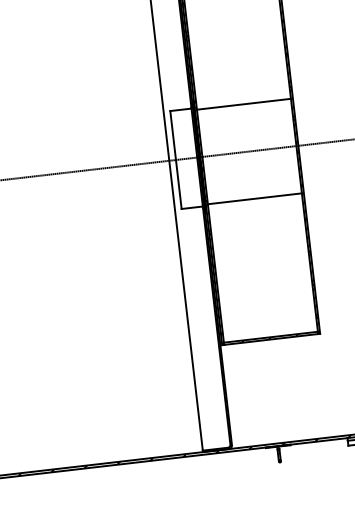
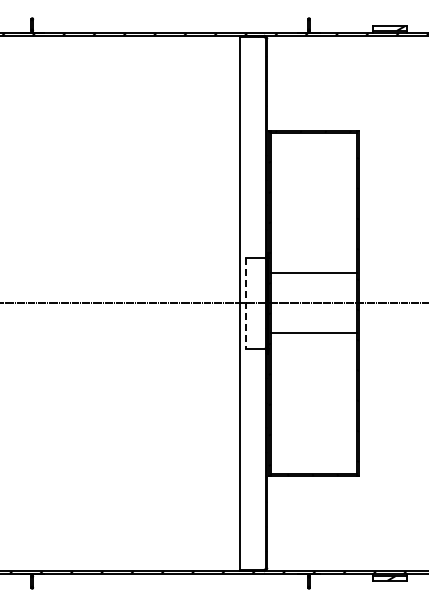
line: (243, 104) -> (313, 273), moved
line: (176, 160) -> (246, 303), solid -> dashed
line: (254, 198) -> (313, 332), moved

